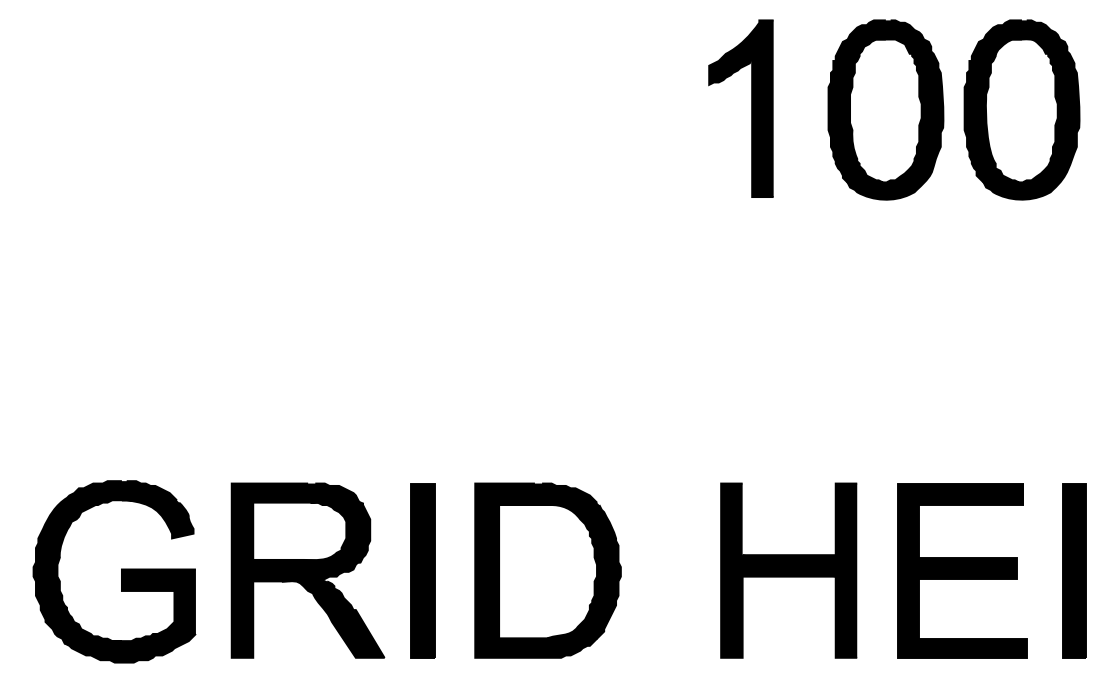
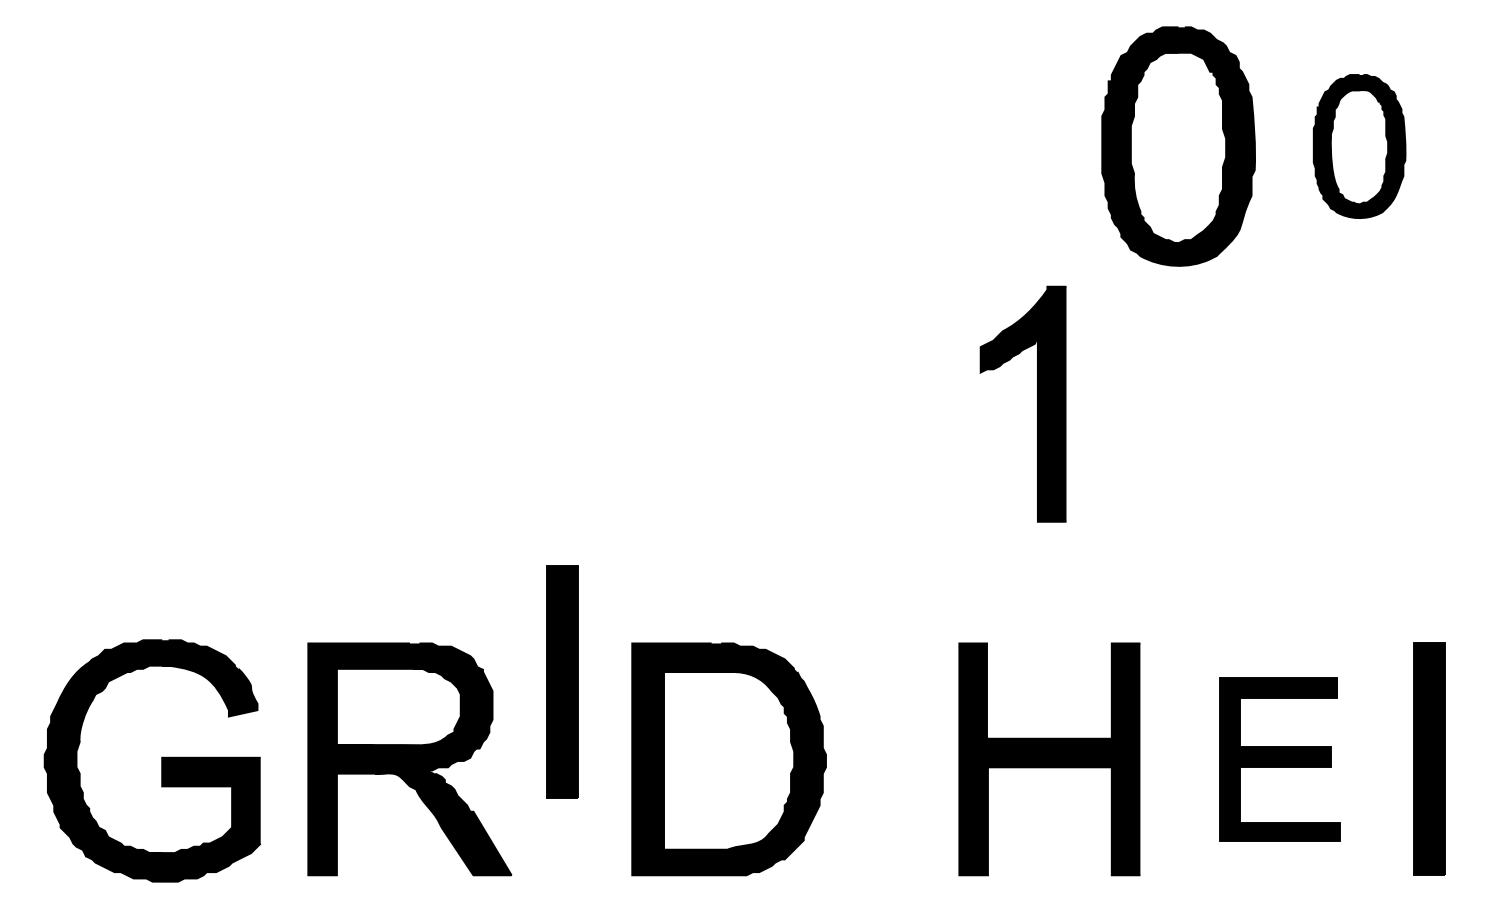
part: (751, 108) -> (1037, 403), moved
part: (1021, 109) -> (1358, 145), size x0.6
part: (422, 570) -> (562, 681), moved
part: (962, 570) -> (1280, 759), size x0.7

